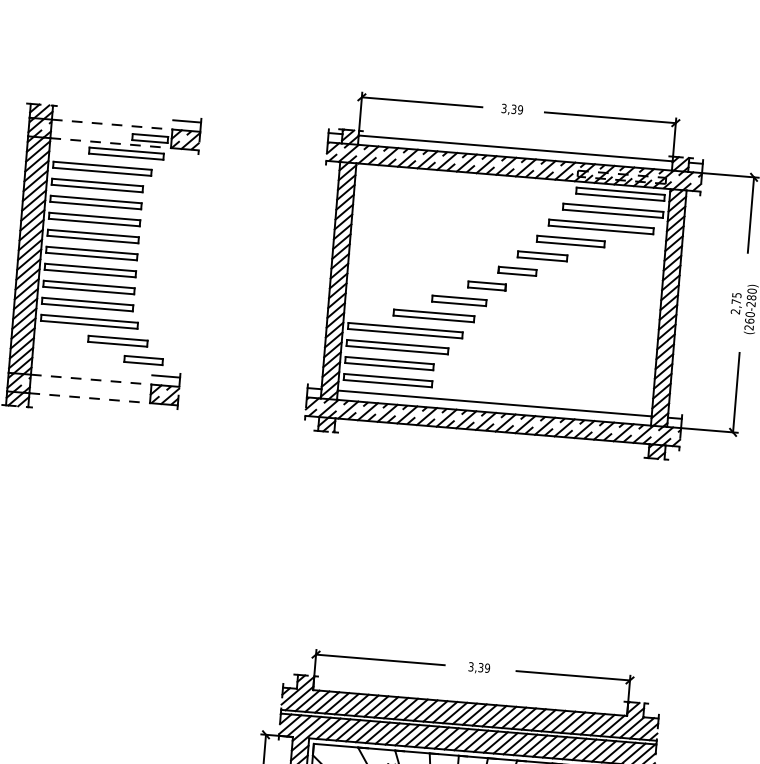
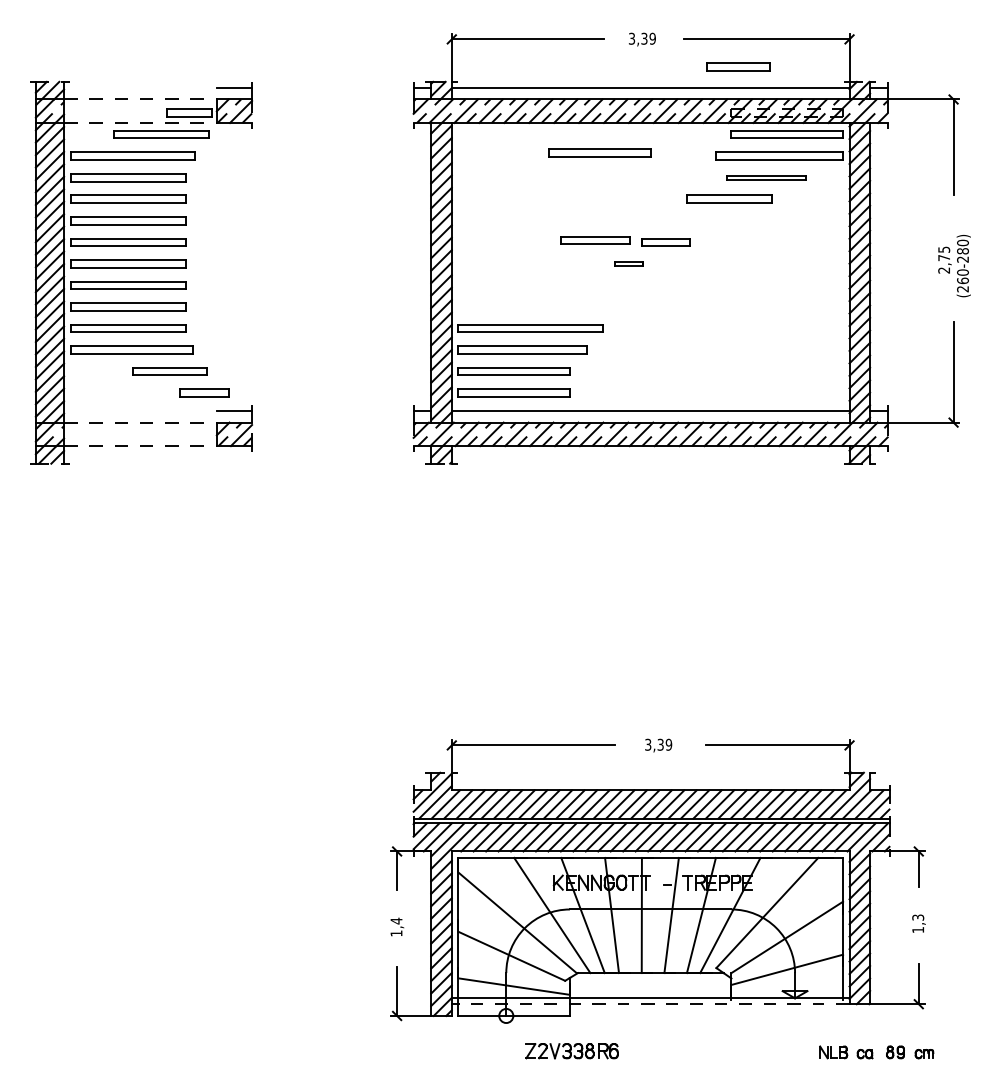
part: (601, 226) -> (766, 177), size x0.6
part: (542, 256) -> (738, 66), moved
part: (486, 285) -> (628, 263), size x0.6
part: (459, 300) -> (595, 240), moved
part: (433, 315) -> (599, 152), moved

